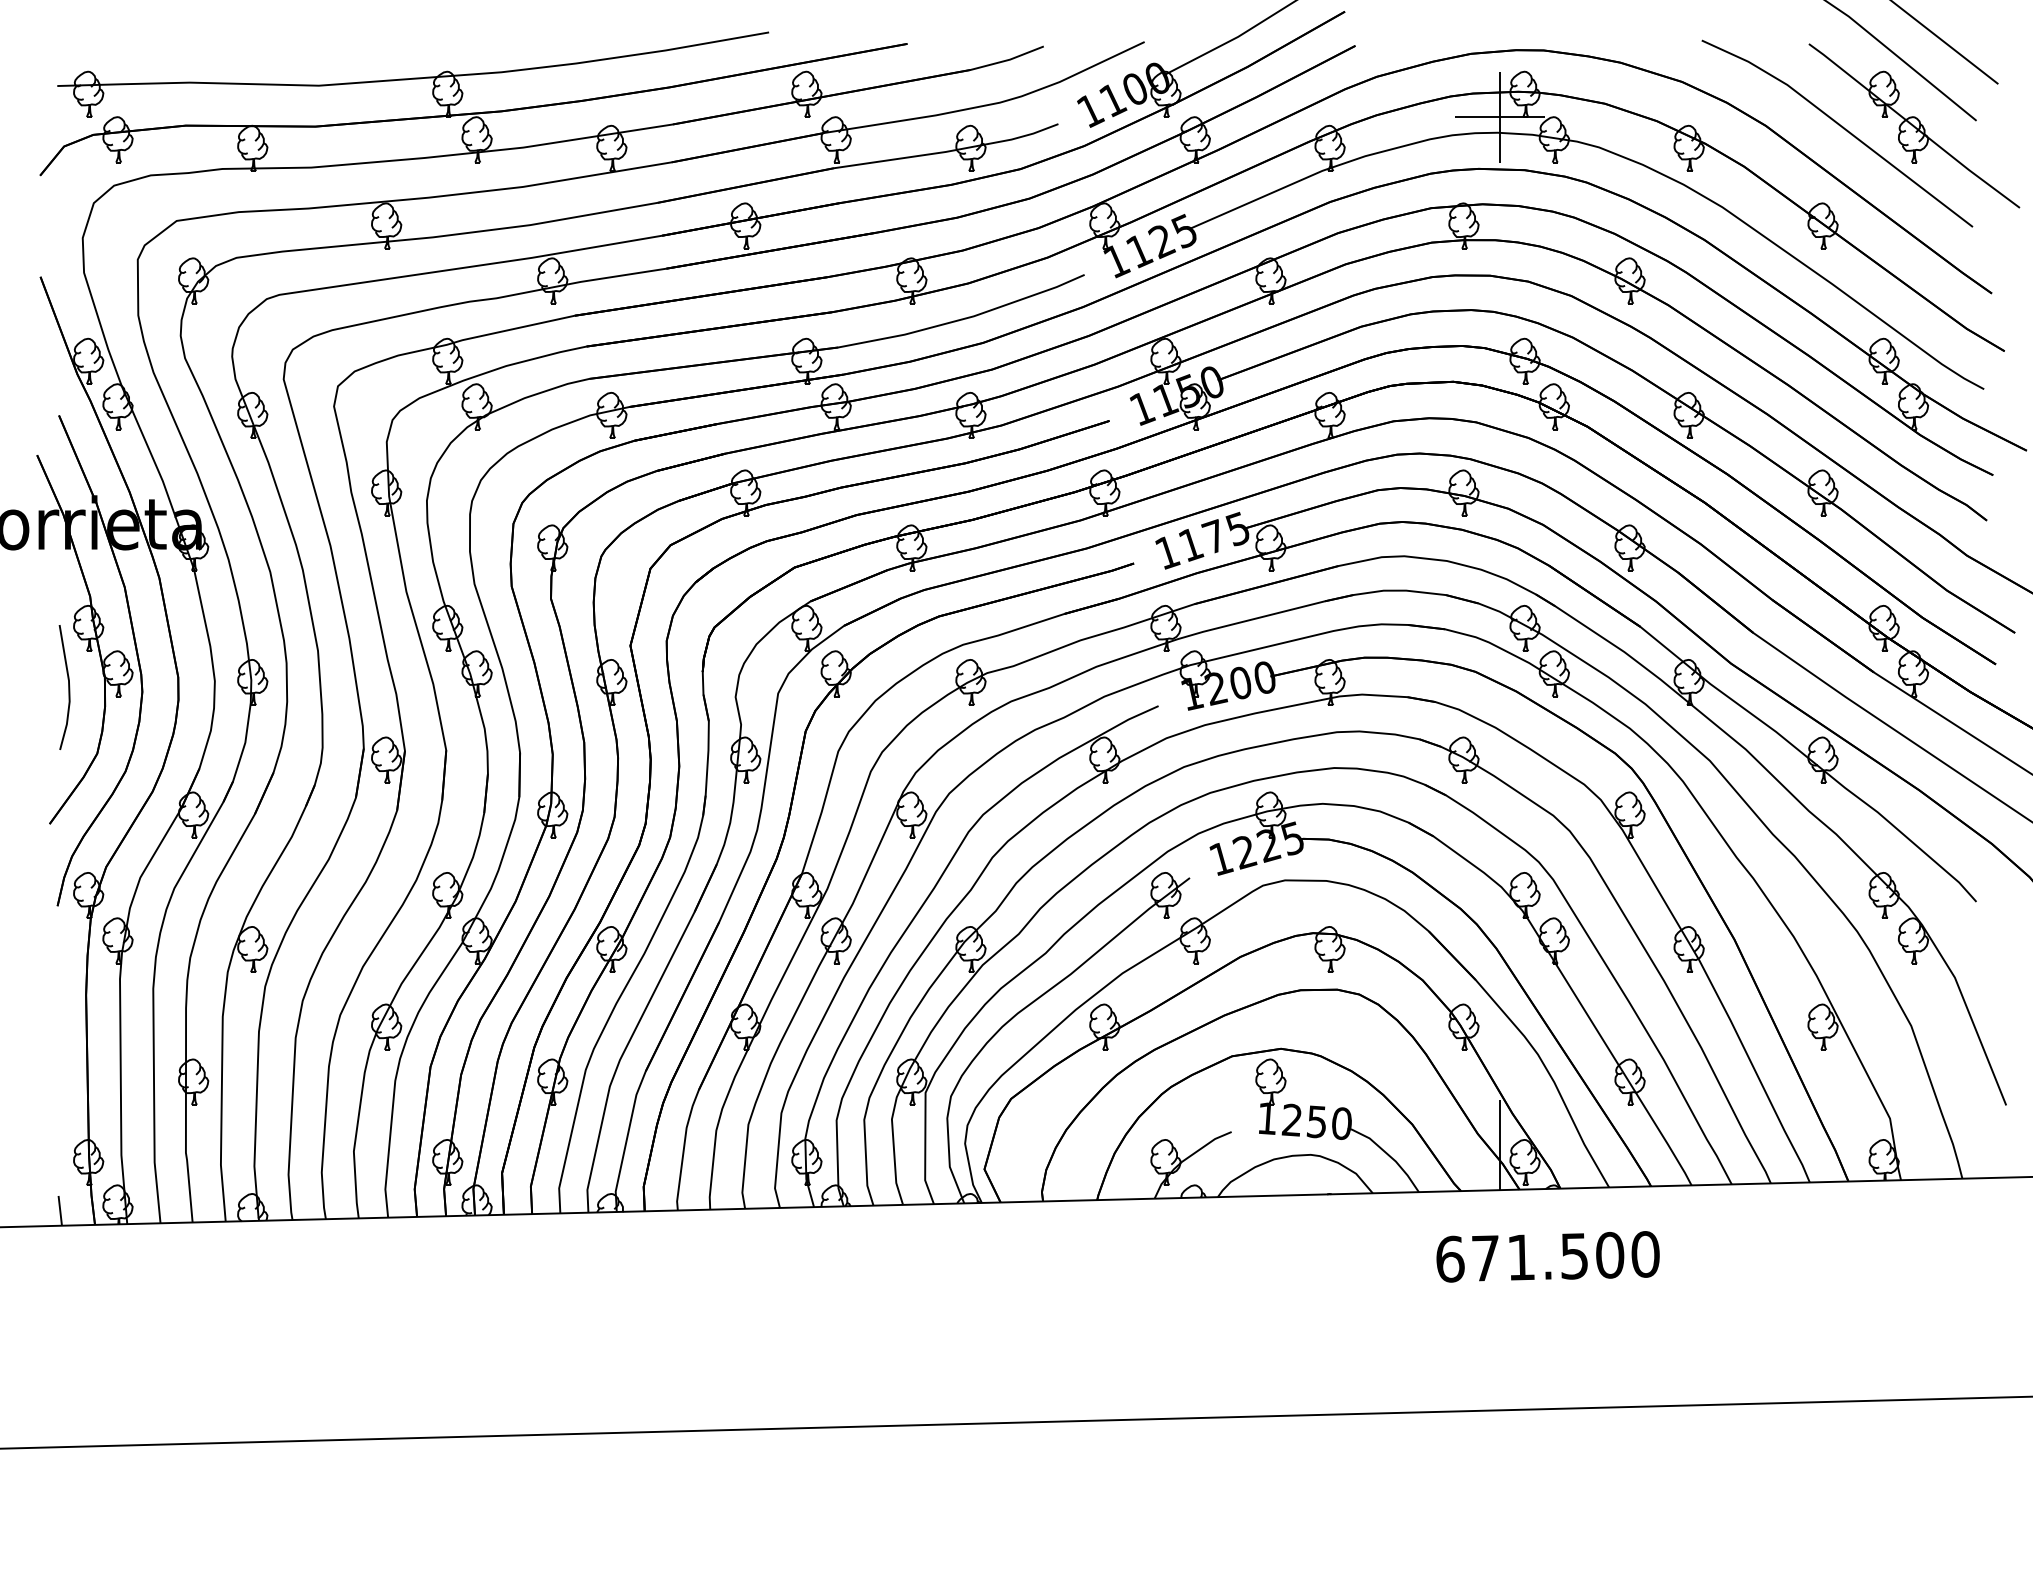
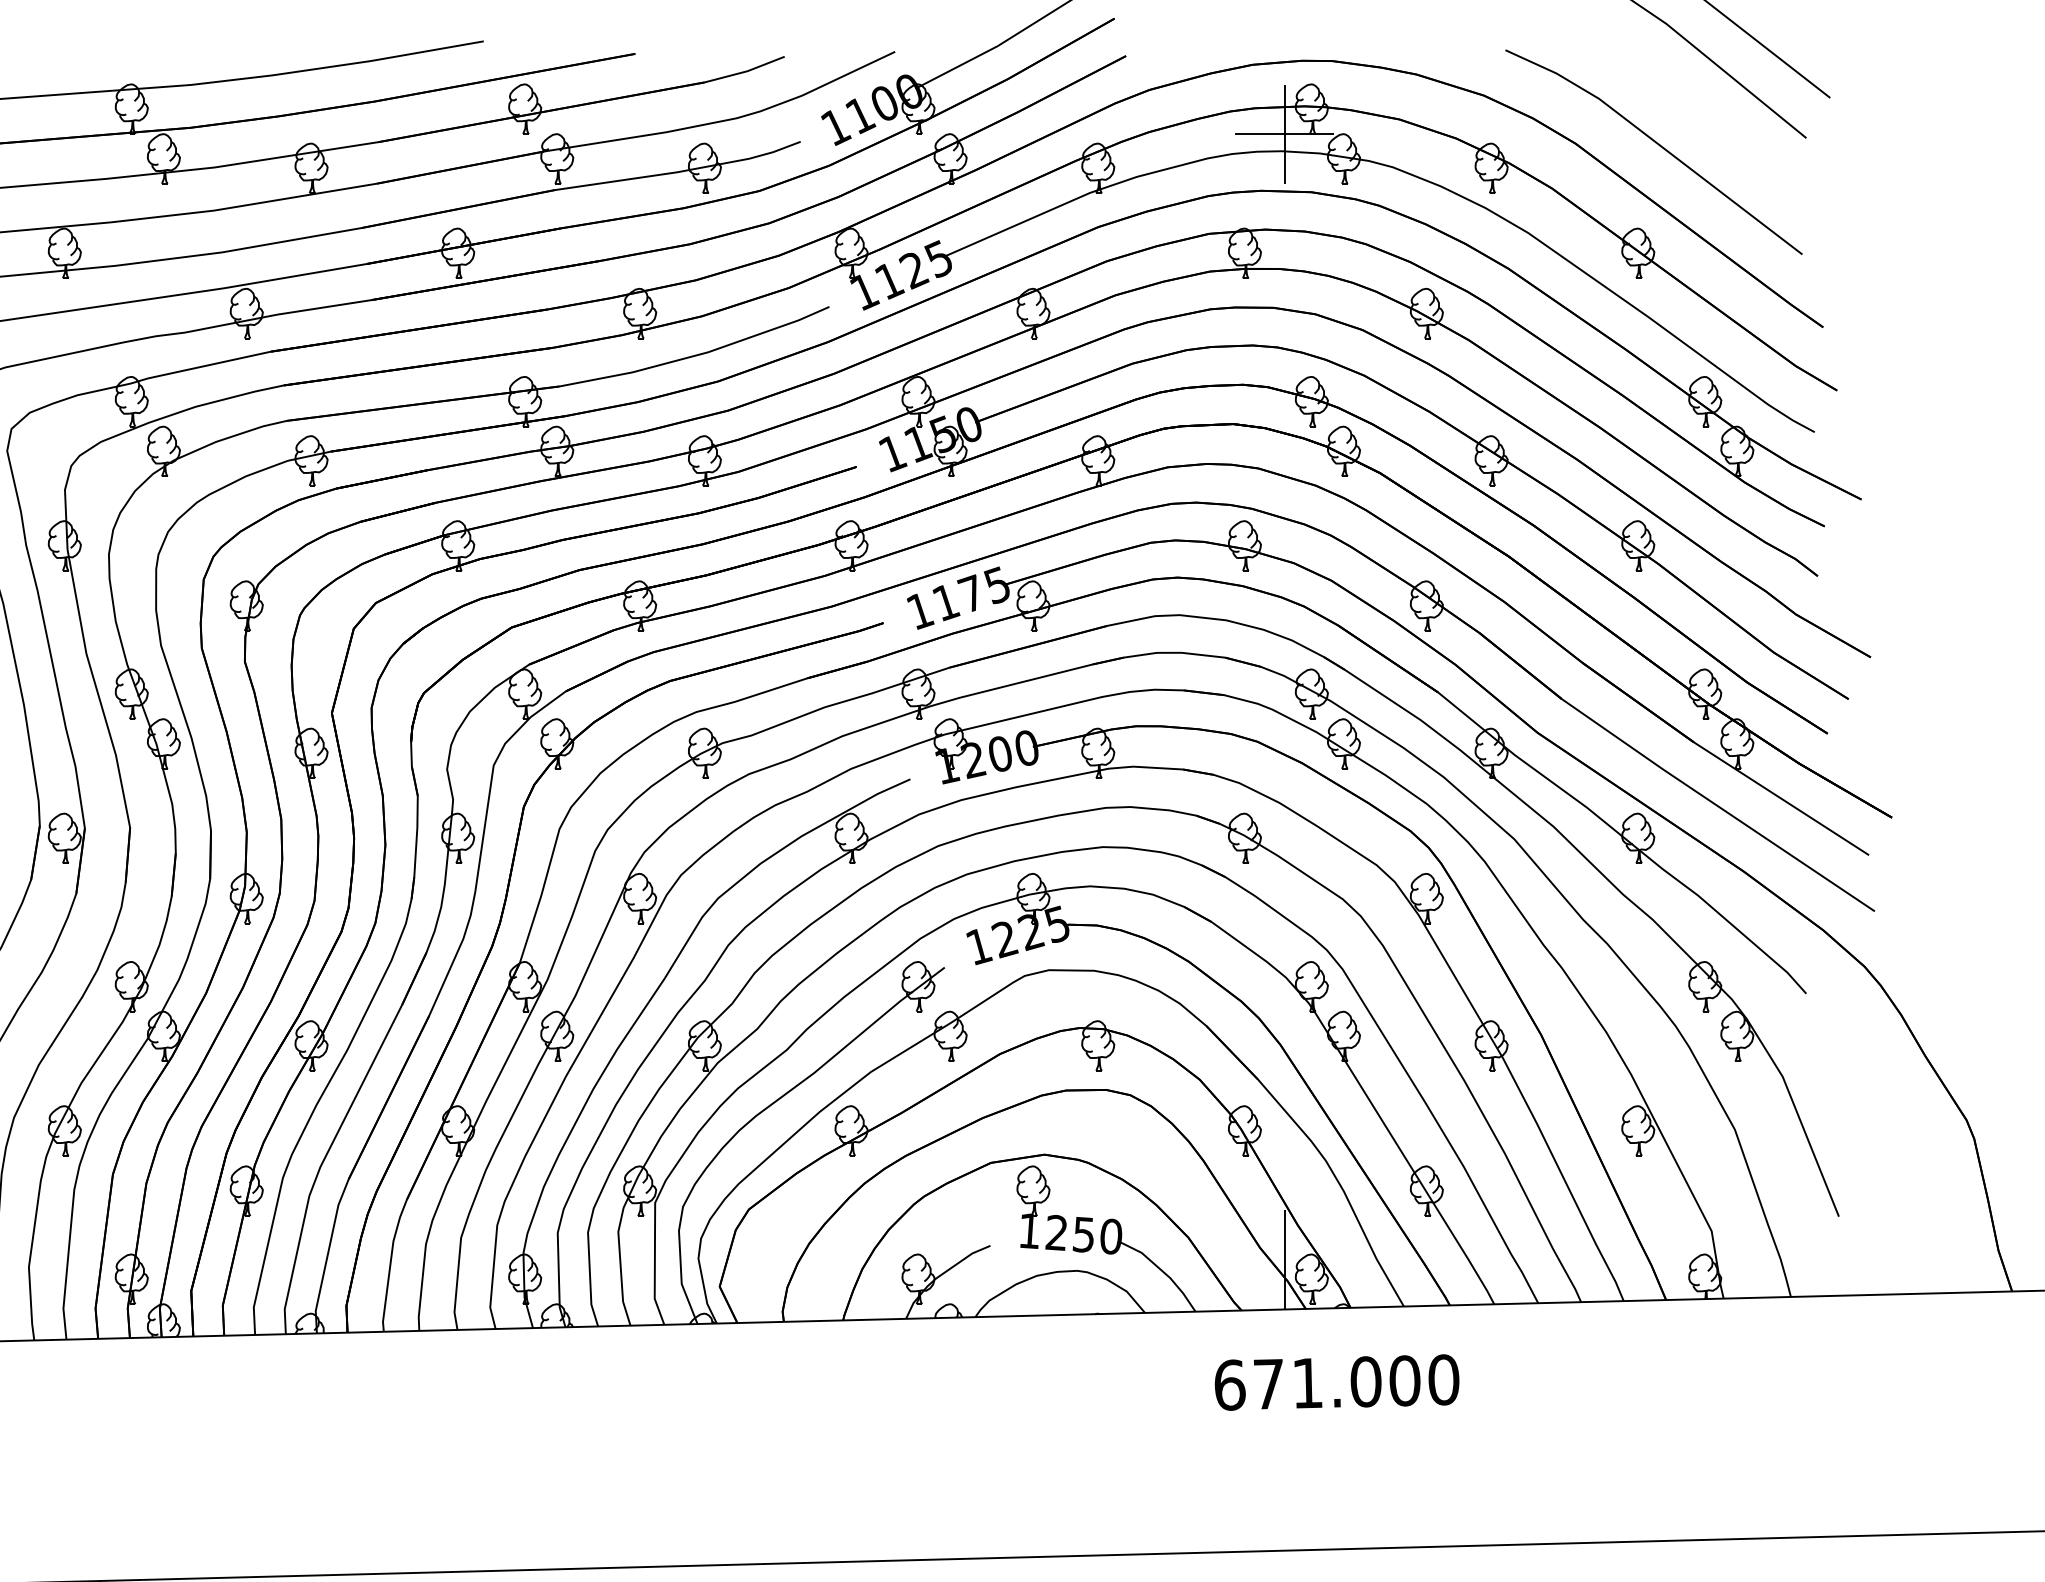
part: (1914, 125) -> (1738, 143), removed
text: (1574, 1255) -> (1366, 1381), 671.500 -> 671.000

